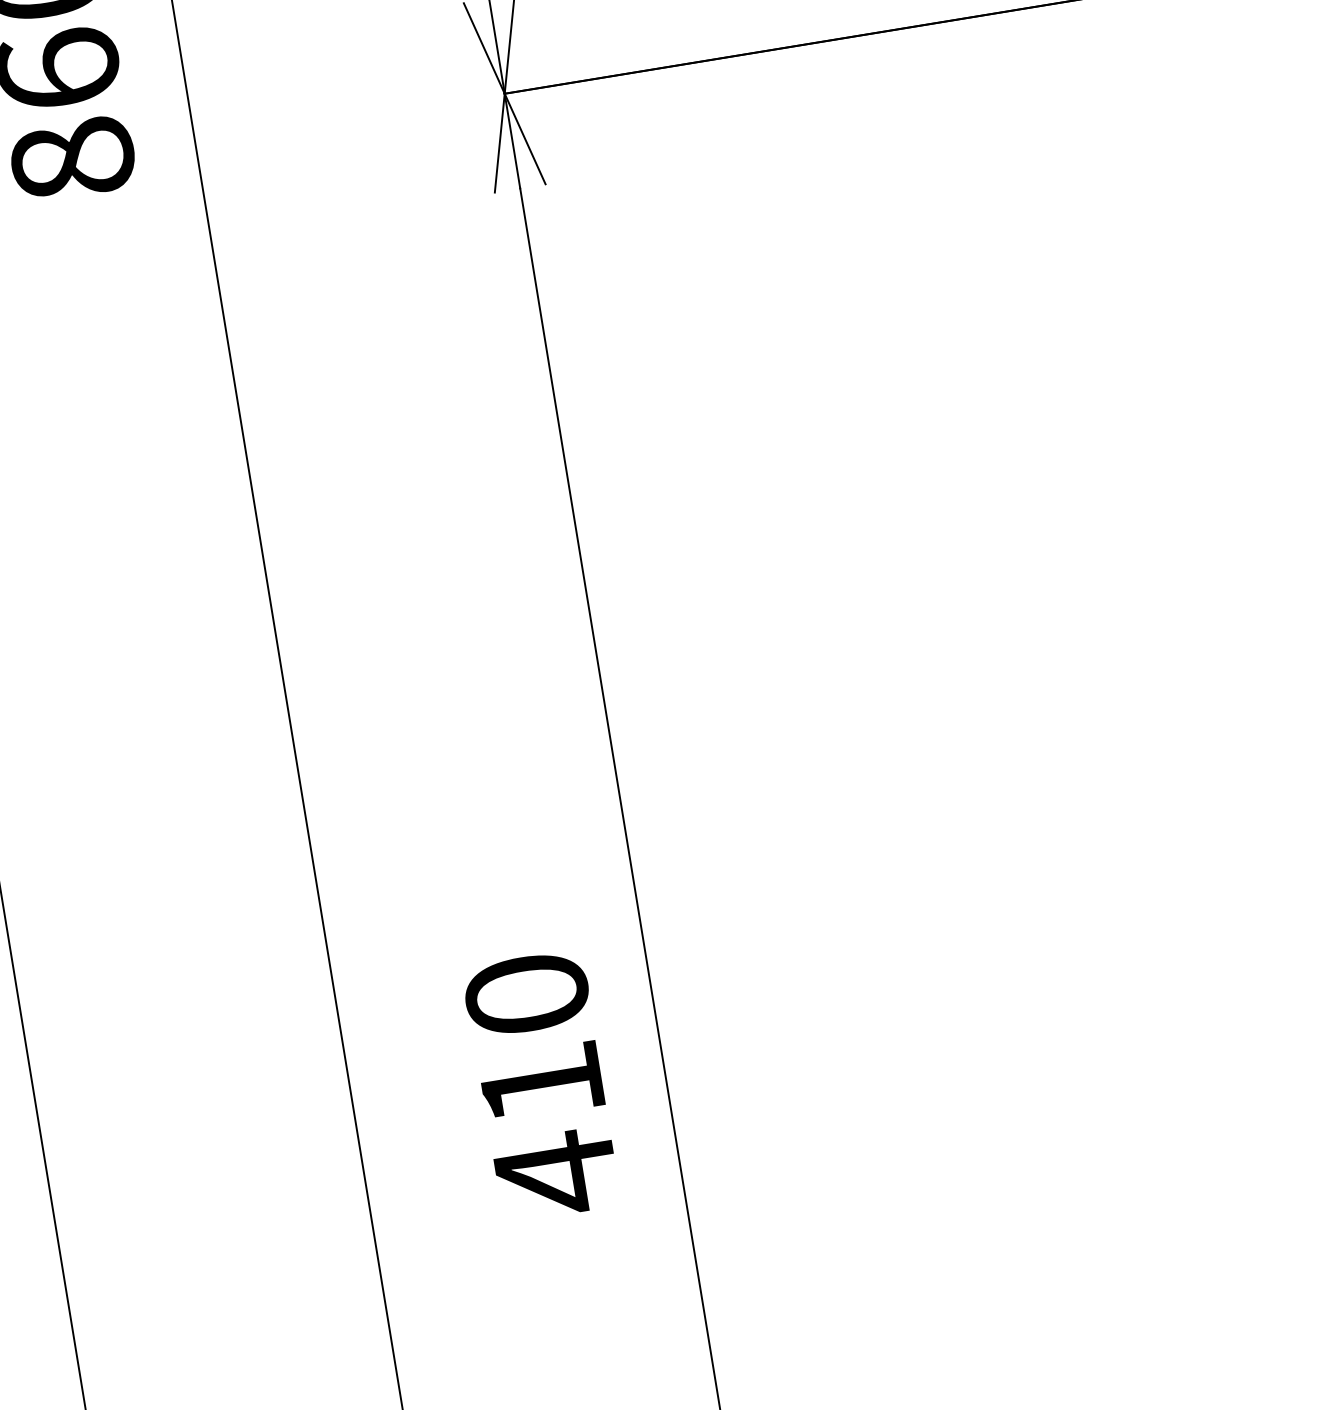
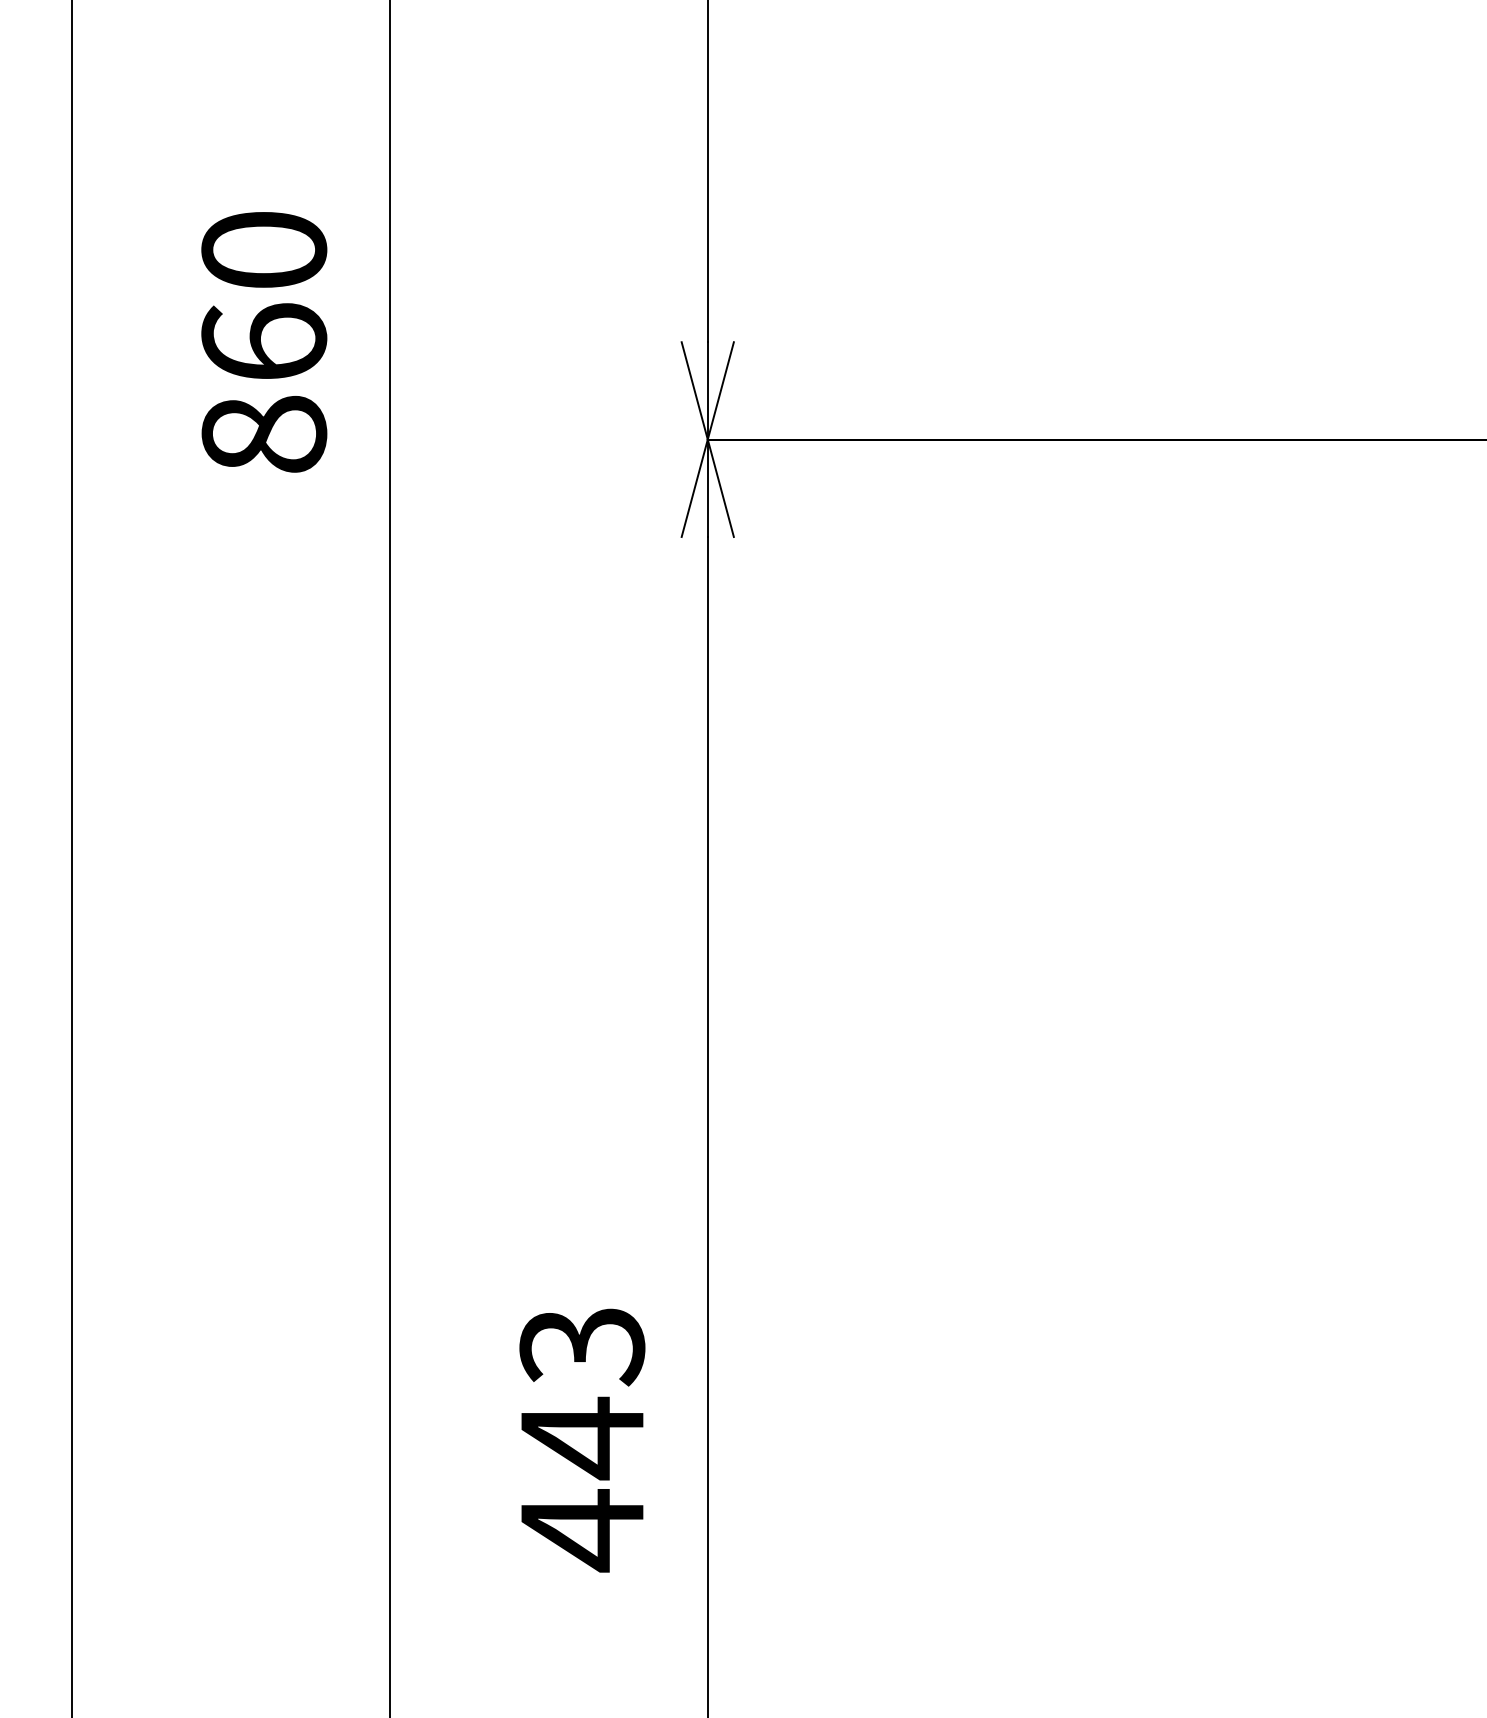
text: (534, 1040) -> (582, 1393), 410 -> 443

